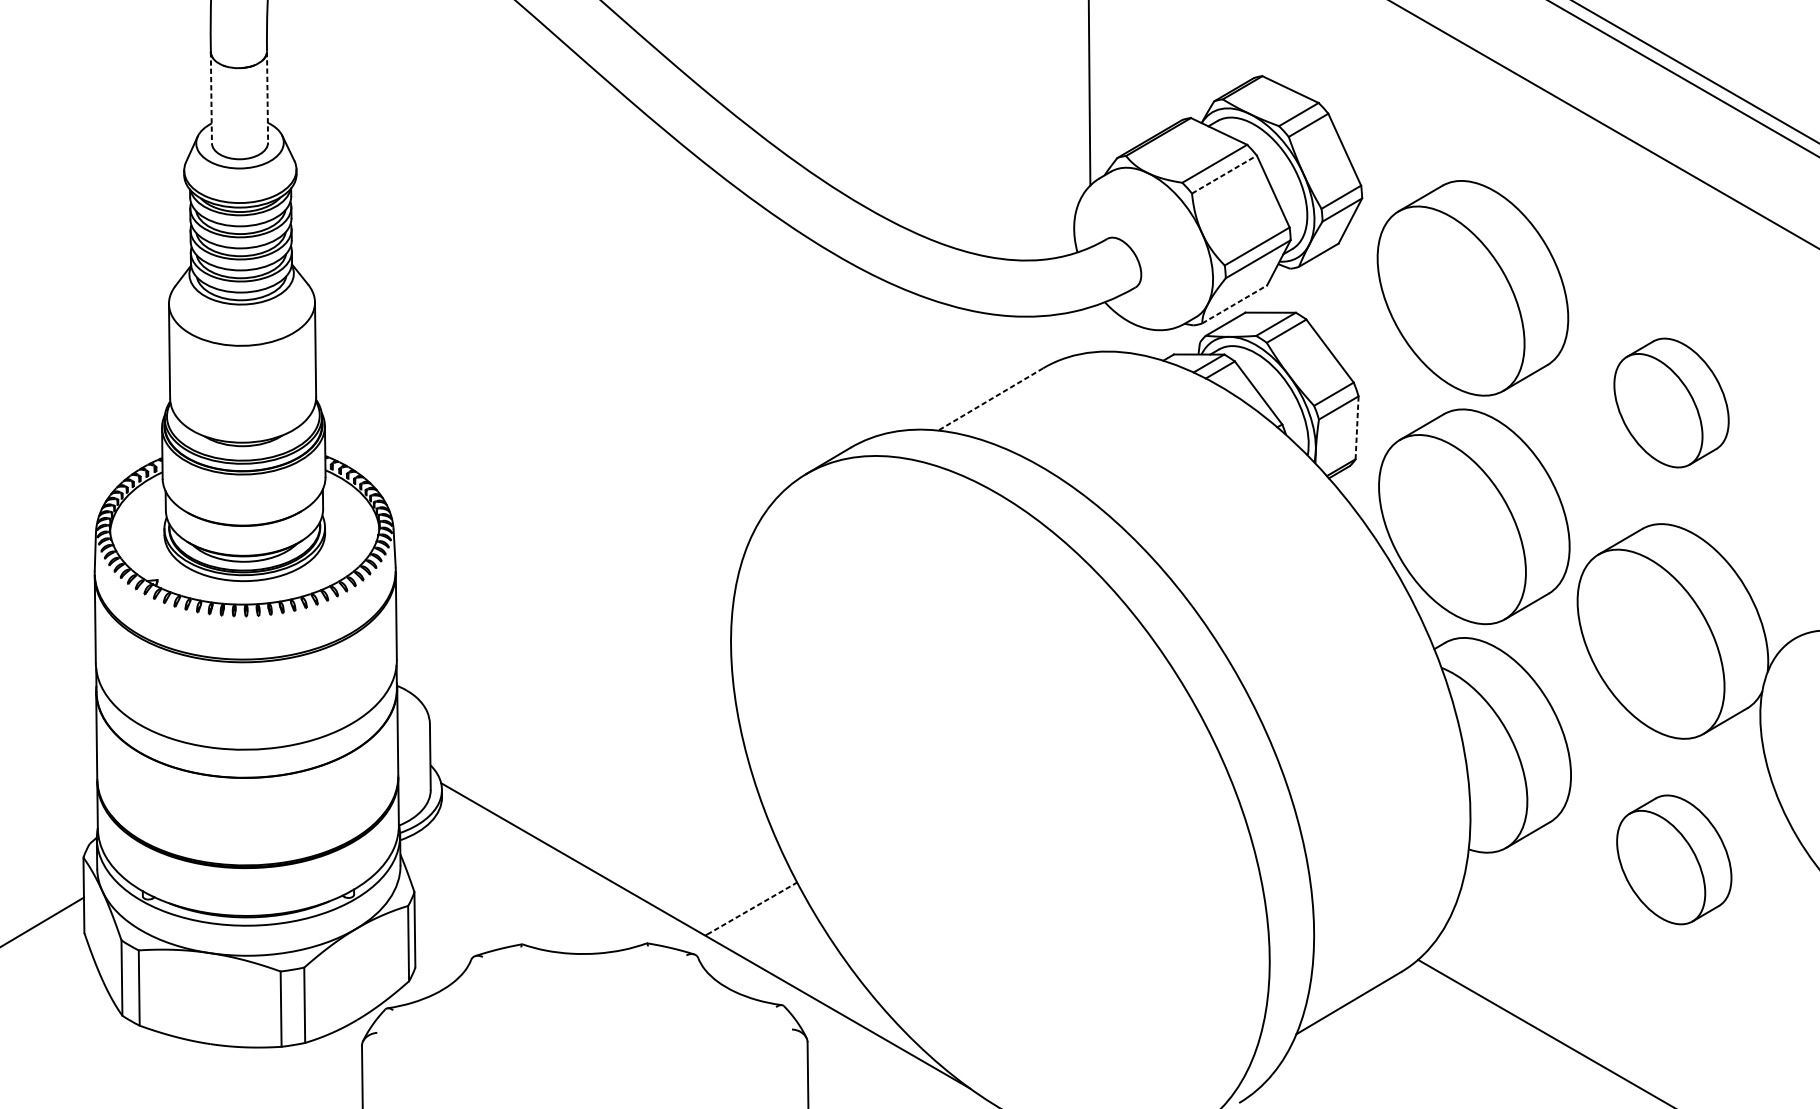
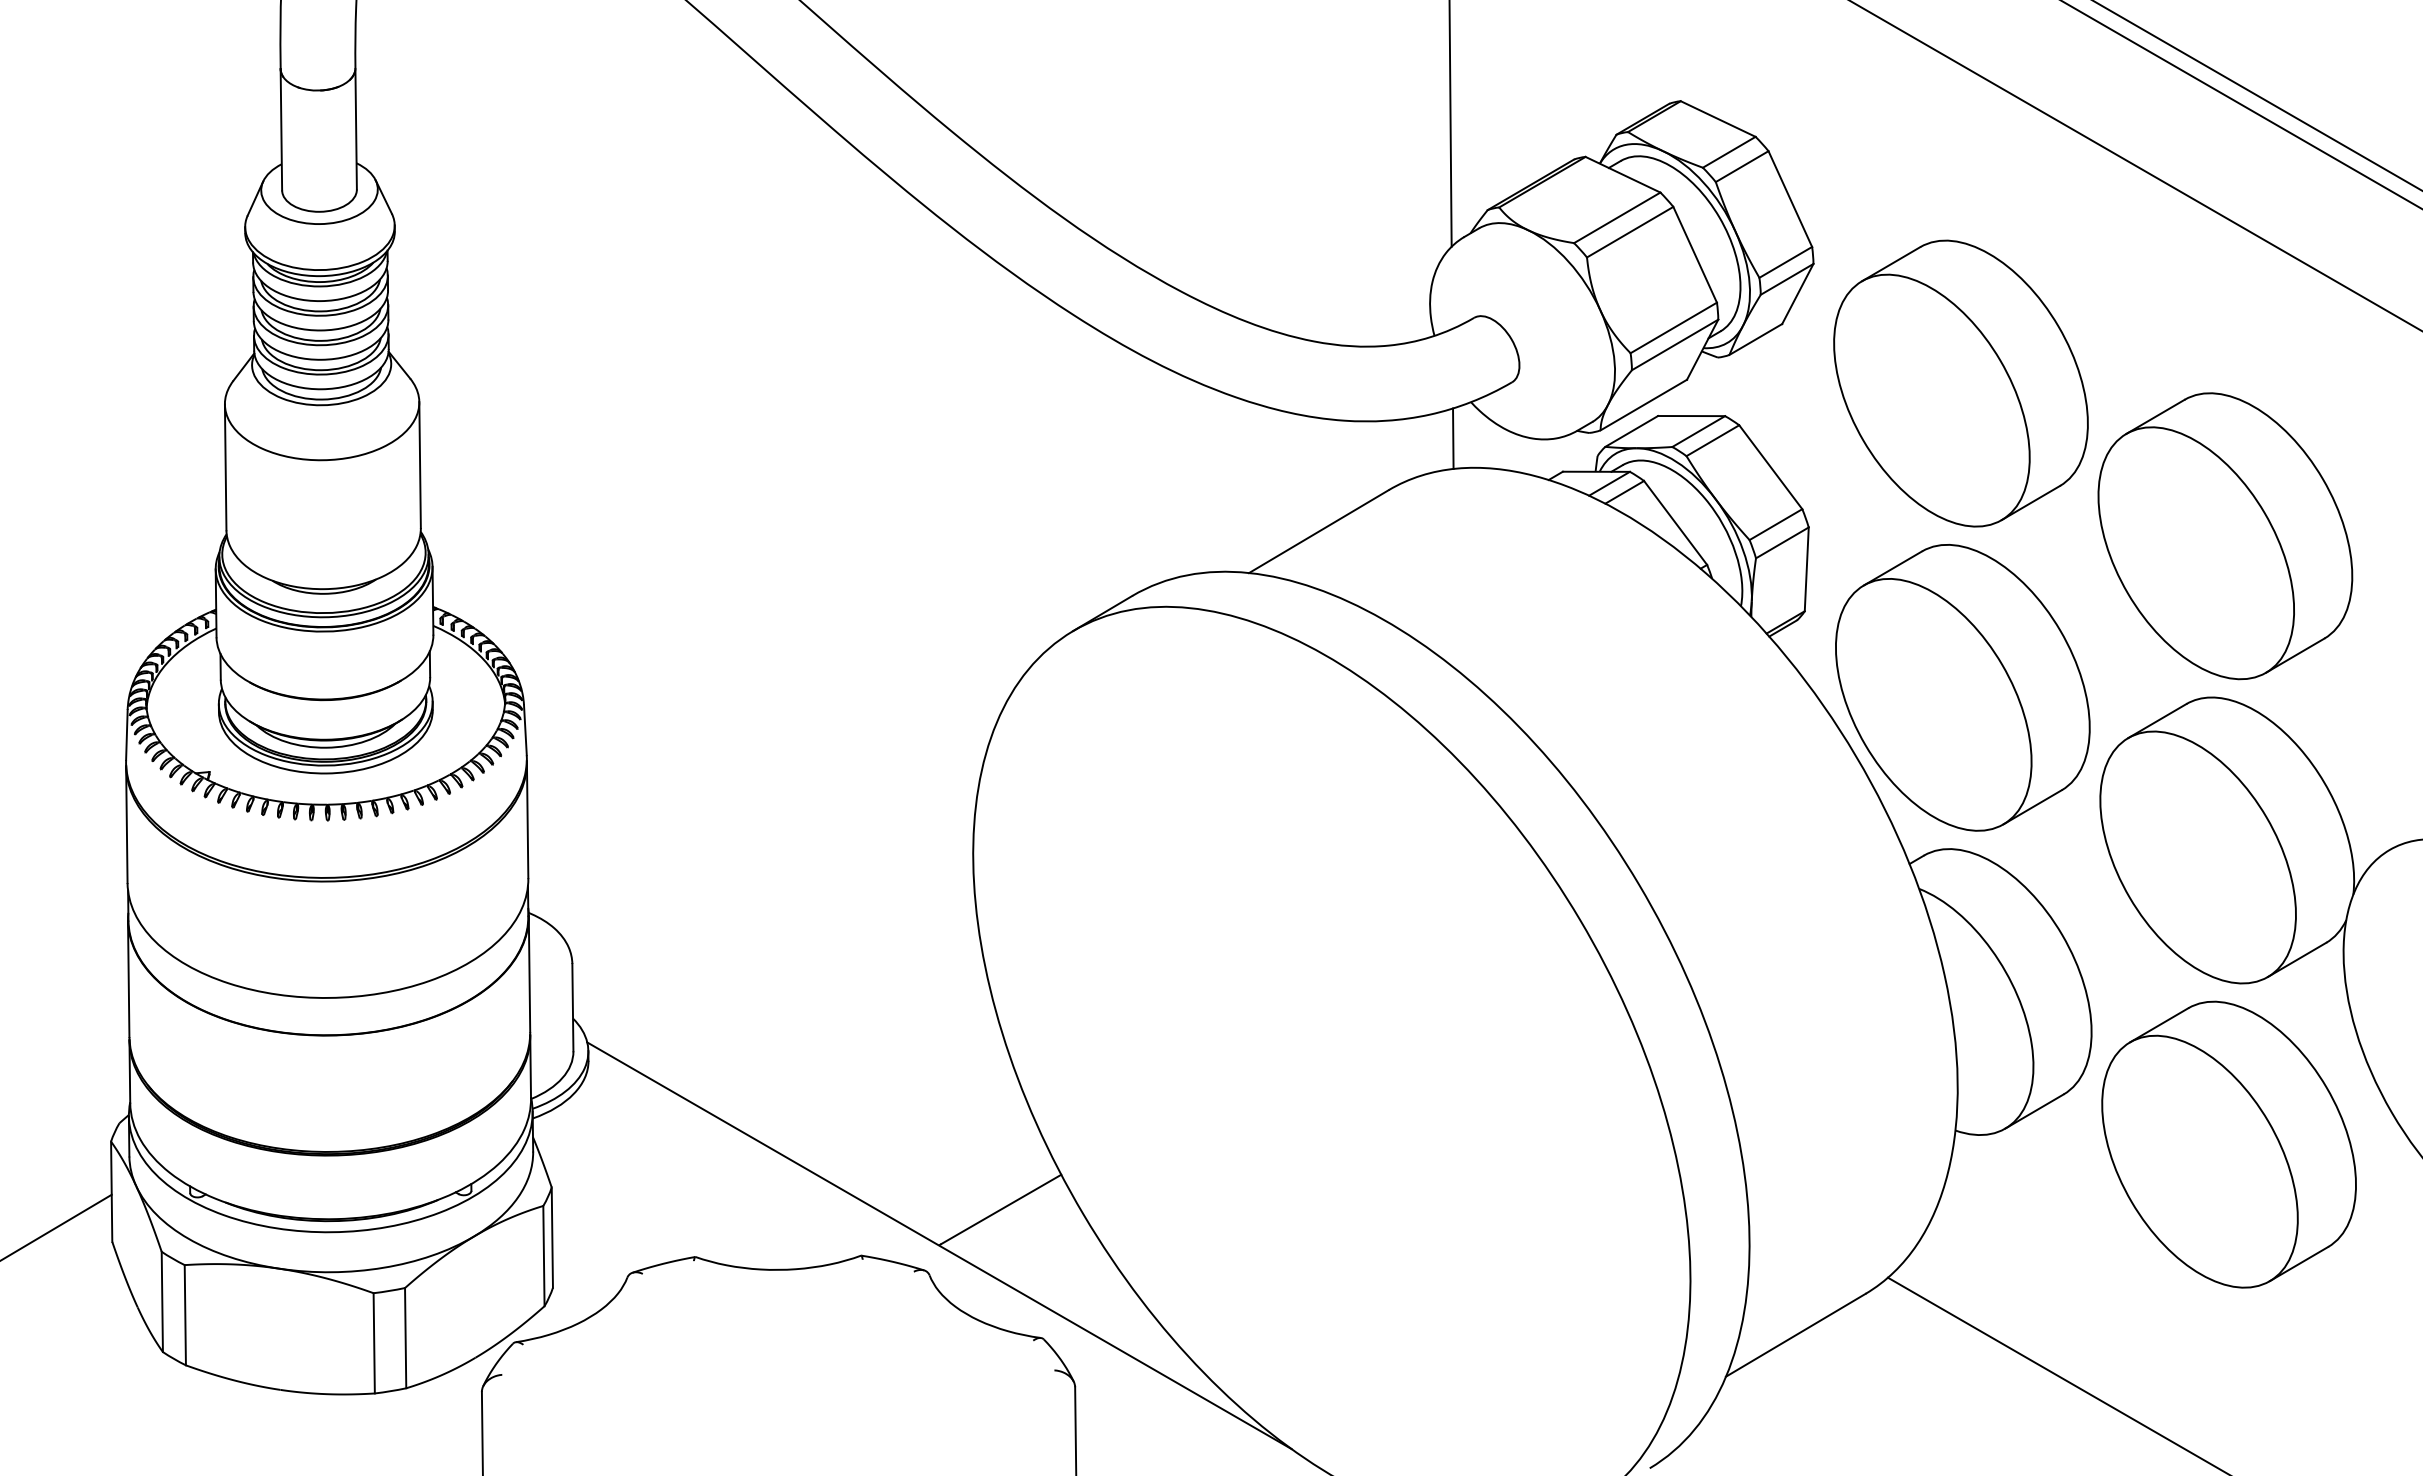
line: (211, 97) -> (281, 129), dashed -> solid
line: (267, 97) -> (356, 129), dashed -> solid
line: (1224, 174) -> (1630, 231), dashed -> solid
line: (1235, 304) -> (1644, 404), dashed -> solid
line: (1091, 329) -> (1453, 438), added
line: (990, 399) -> (1318, 531), dashed -> solid
part: (1671, 403) -> (2225, 536), size x1.67
line: (1356, 427) -> (1806, 569), dashed -> solid
part: (1673, 859) -> (2228, 1144), size x1.67
line: (752, 908) -> (1001, 1209), dashed -> solid

